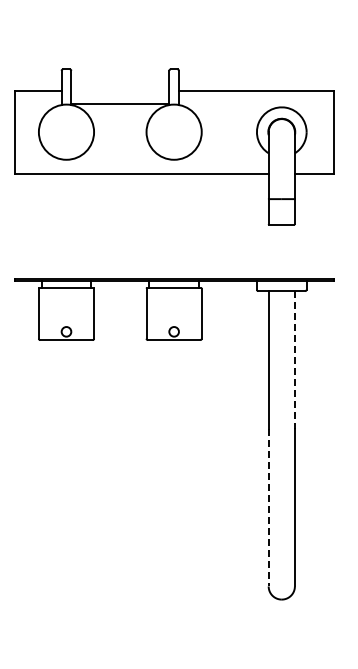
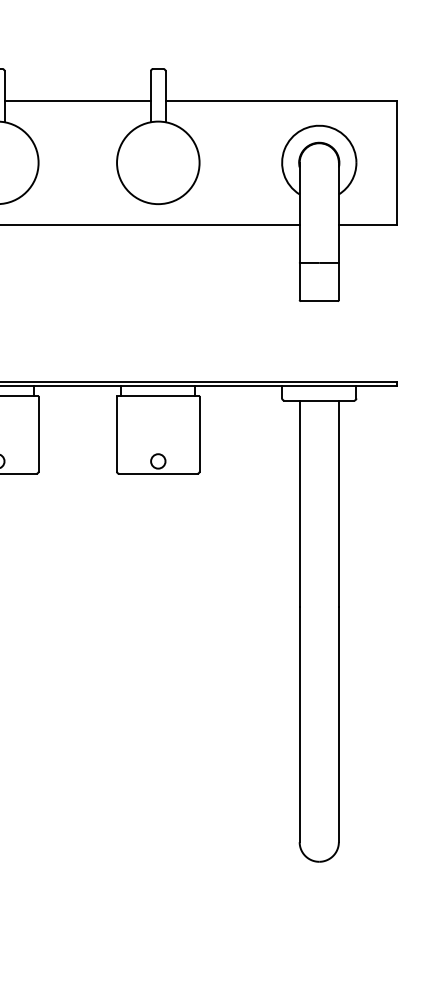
line: (120, 103) -> (78, 100), moved
line: (294, 360) -> (338, 504), dashed -> solid
line: (268, 507) -> (299, 724), dashed -> solid

